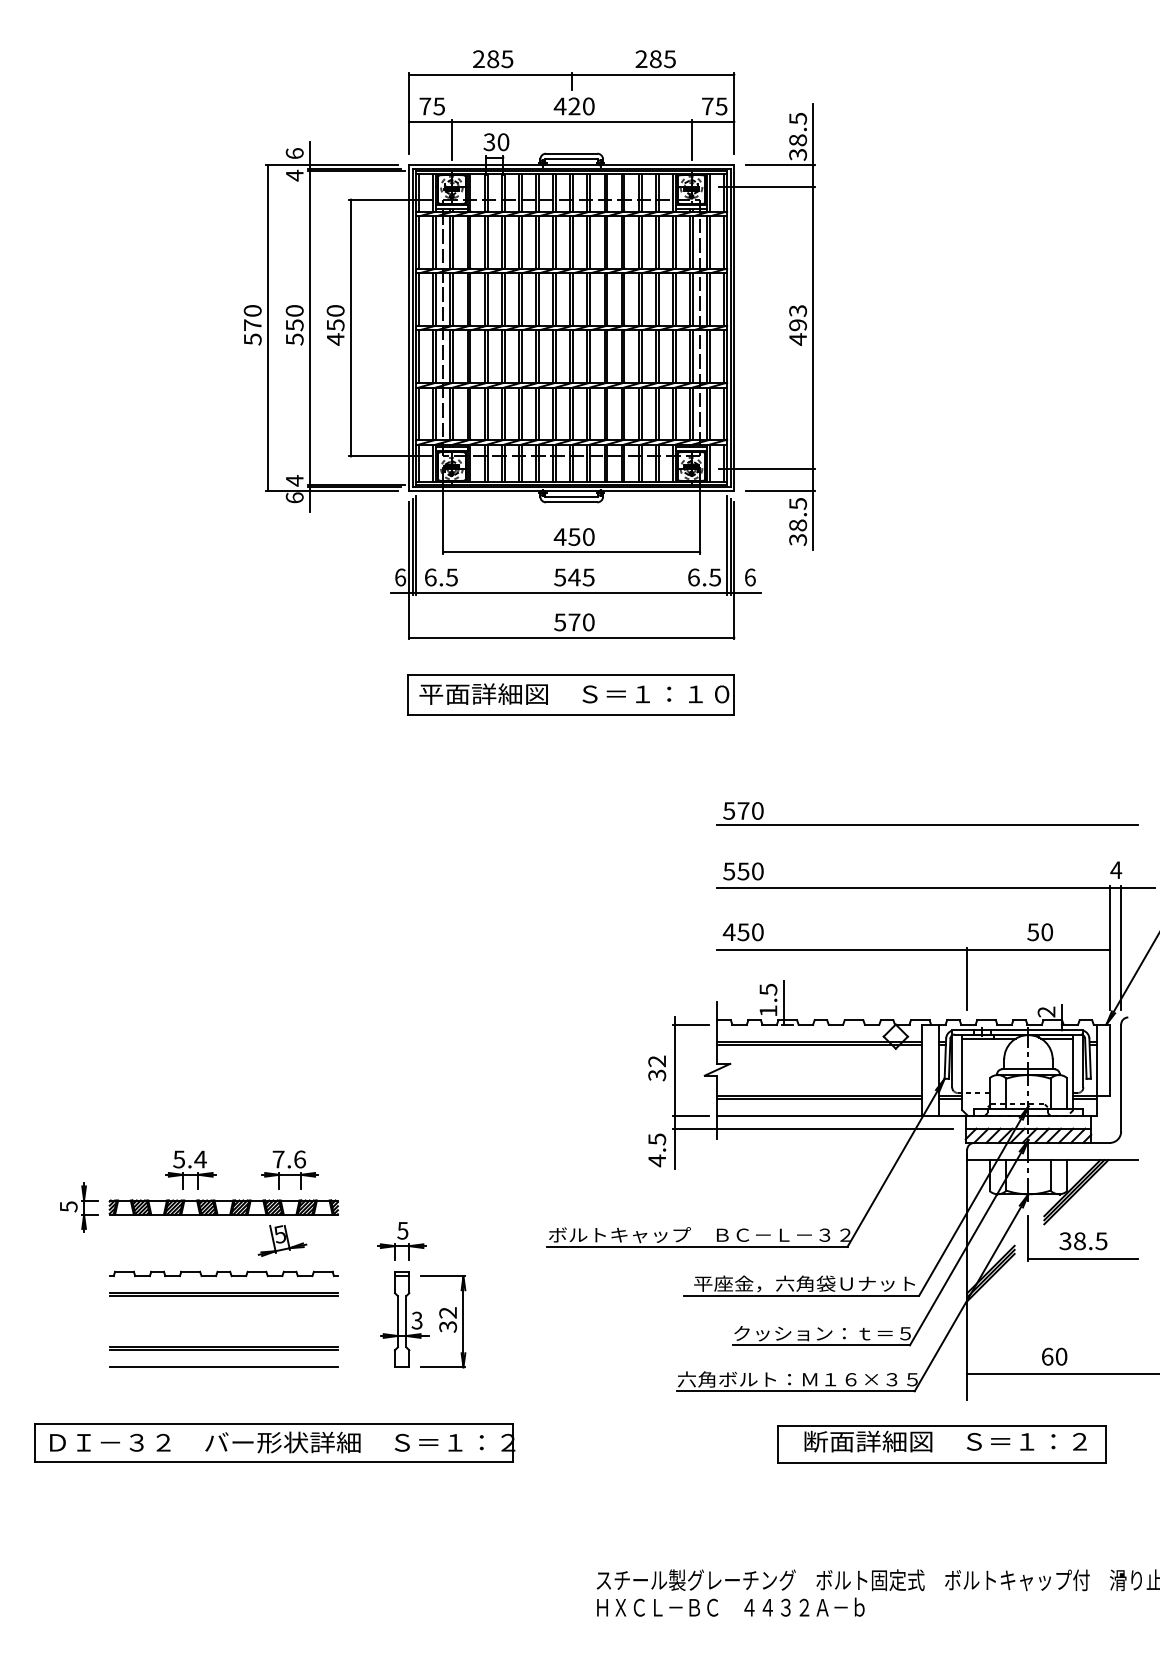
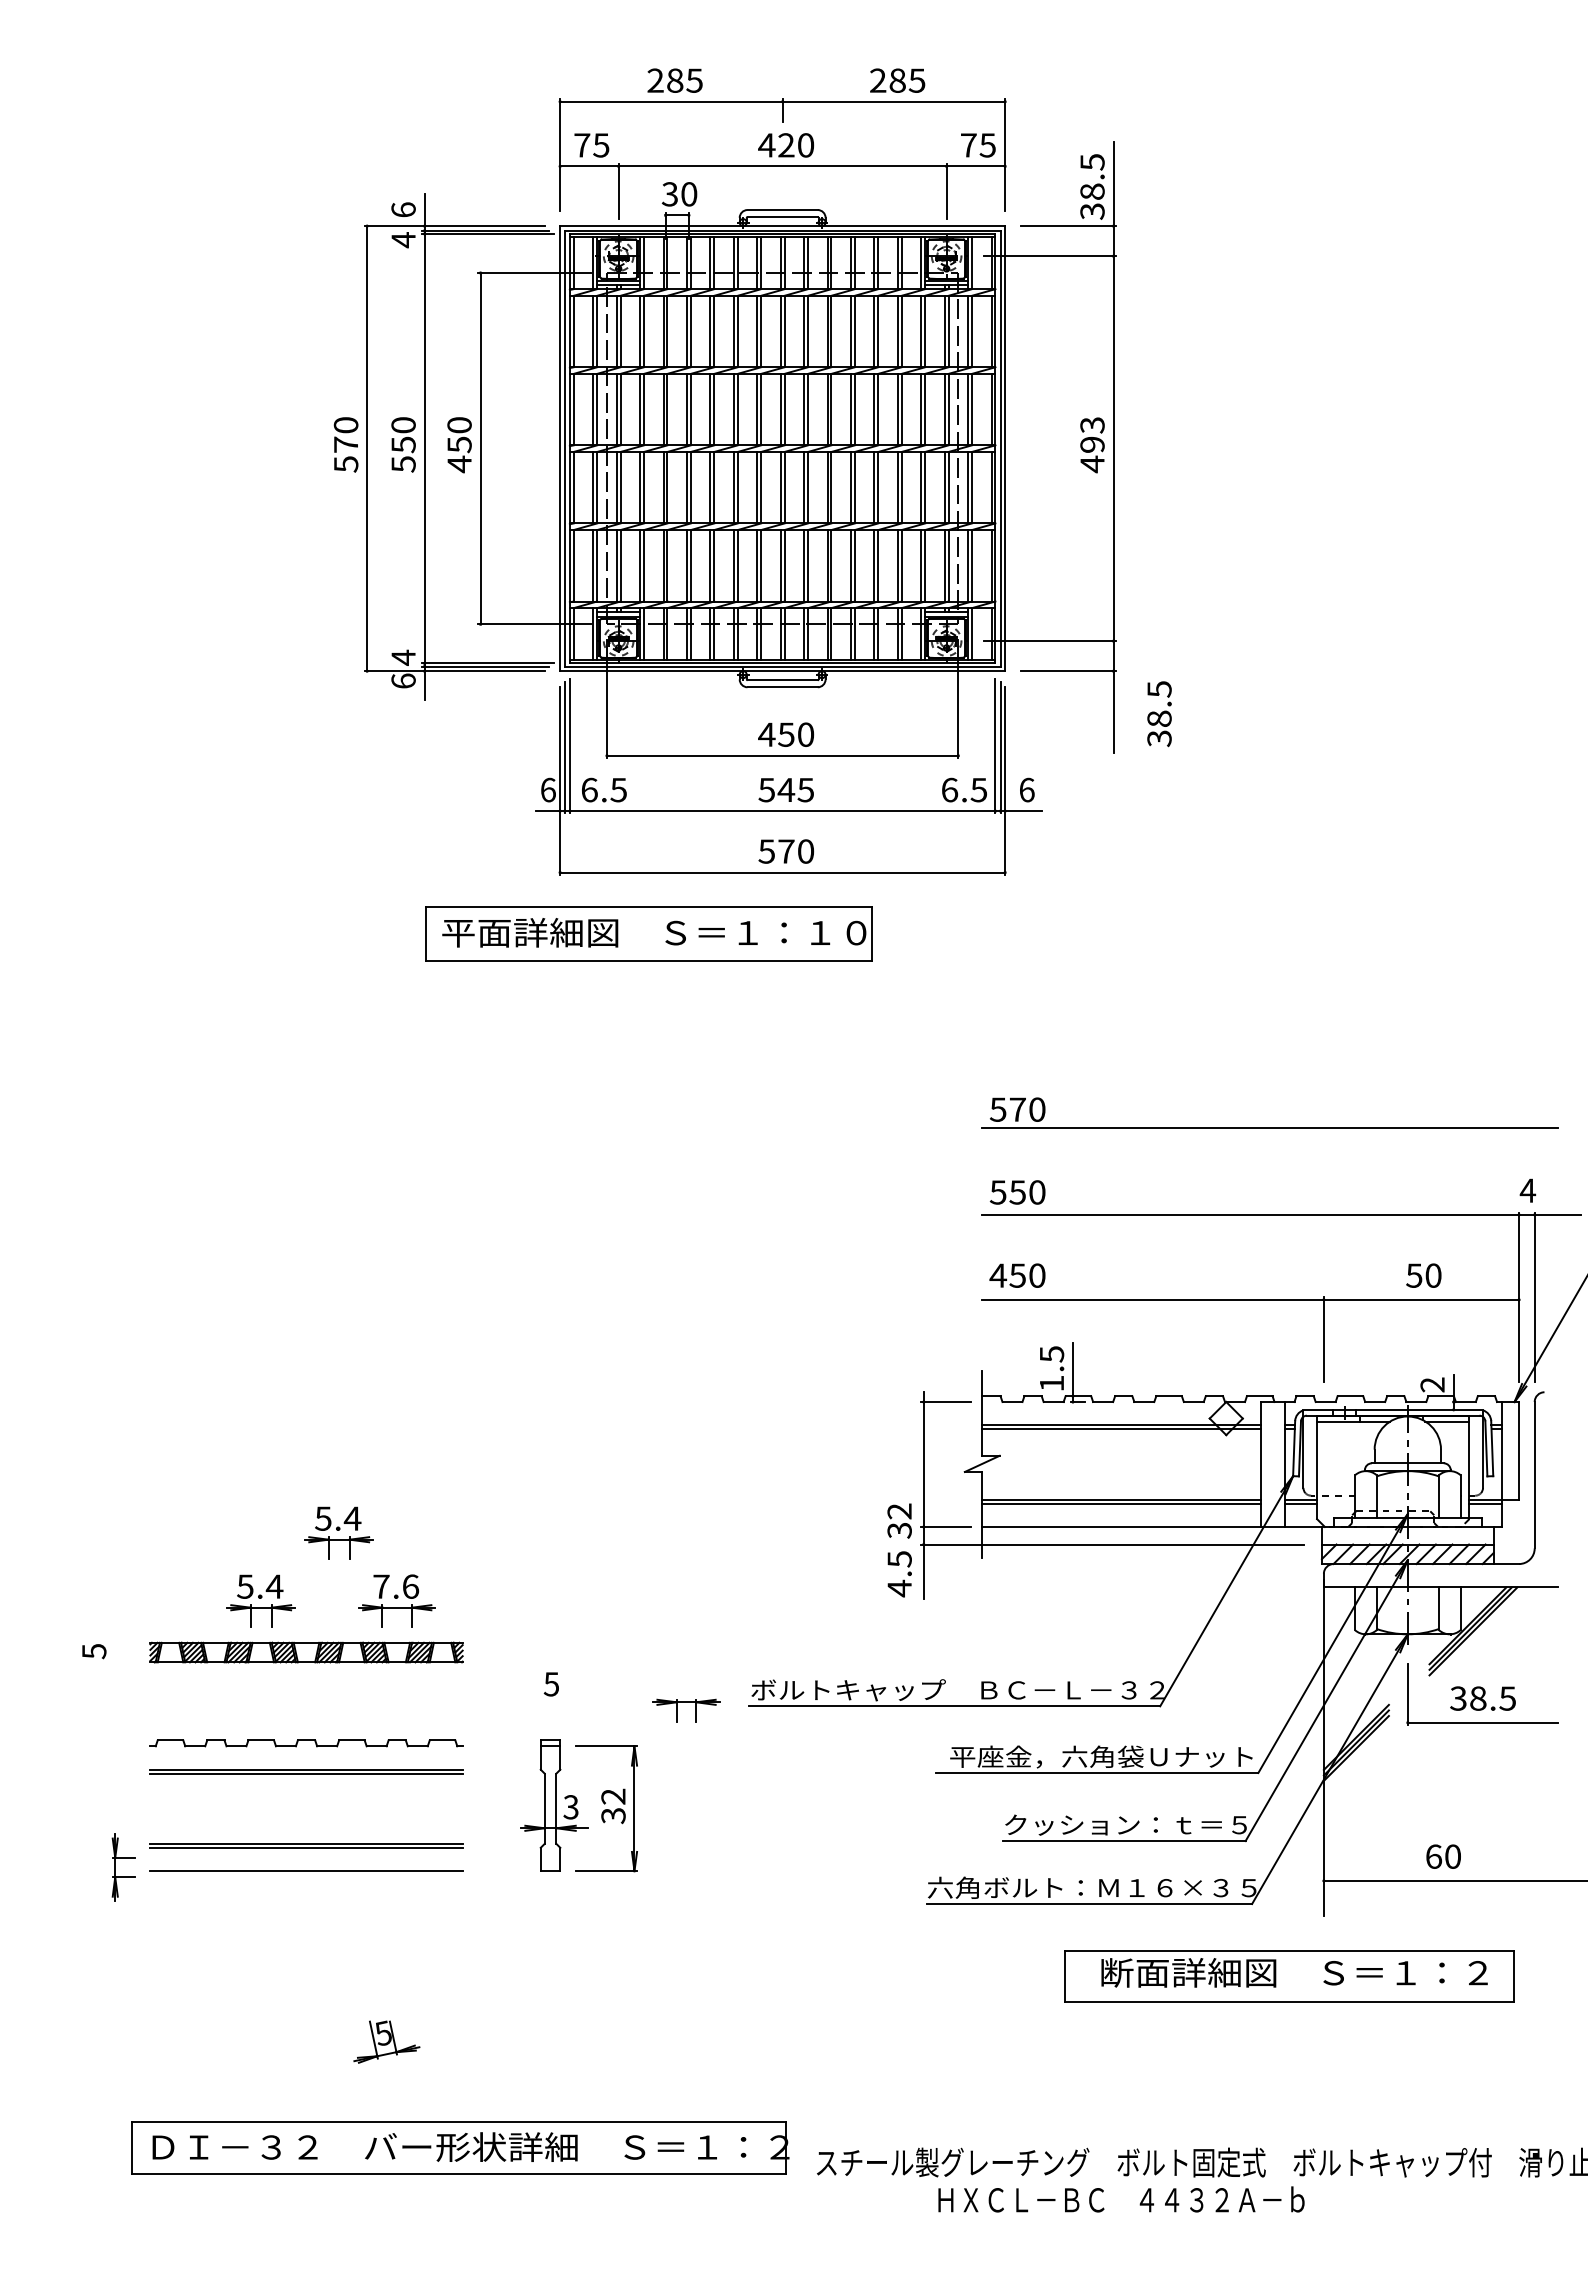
text: (798, 522) -> (1159, 714), moved
part: (570, 694) -> (648, 933), moved
text: (657, 1068) -> (899, 1520), moved
part: (247, 1119) -> (338, 1532), added
part: (84, 1207) -> (115, 1867), moved
part: (282, 1240) -> (386, 2041), moved
part: (402, 1246) -> (686, 1702), moved
part: (274, 1442) -> (460, 2147), moved
text: (730, 1607) -> (1121, 2199), moved

